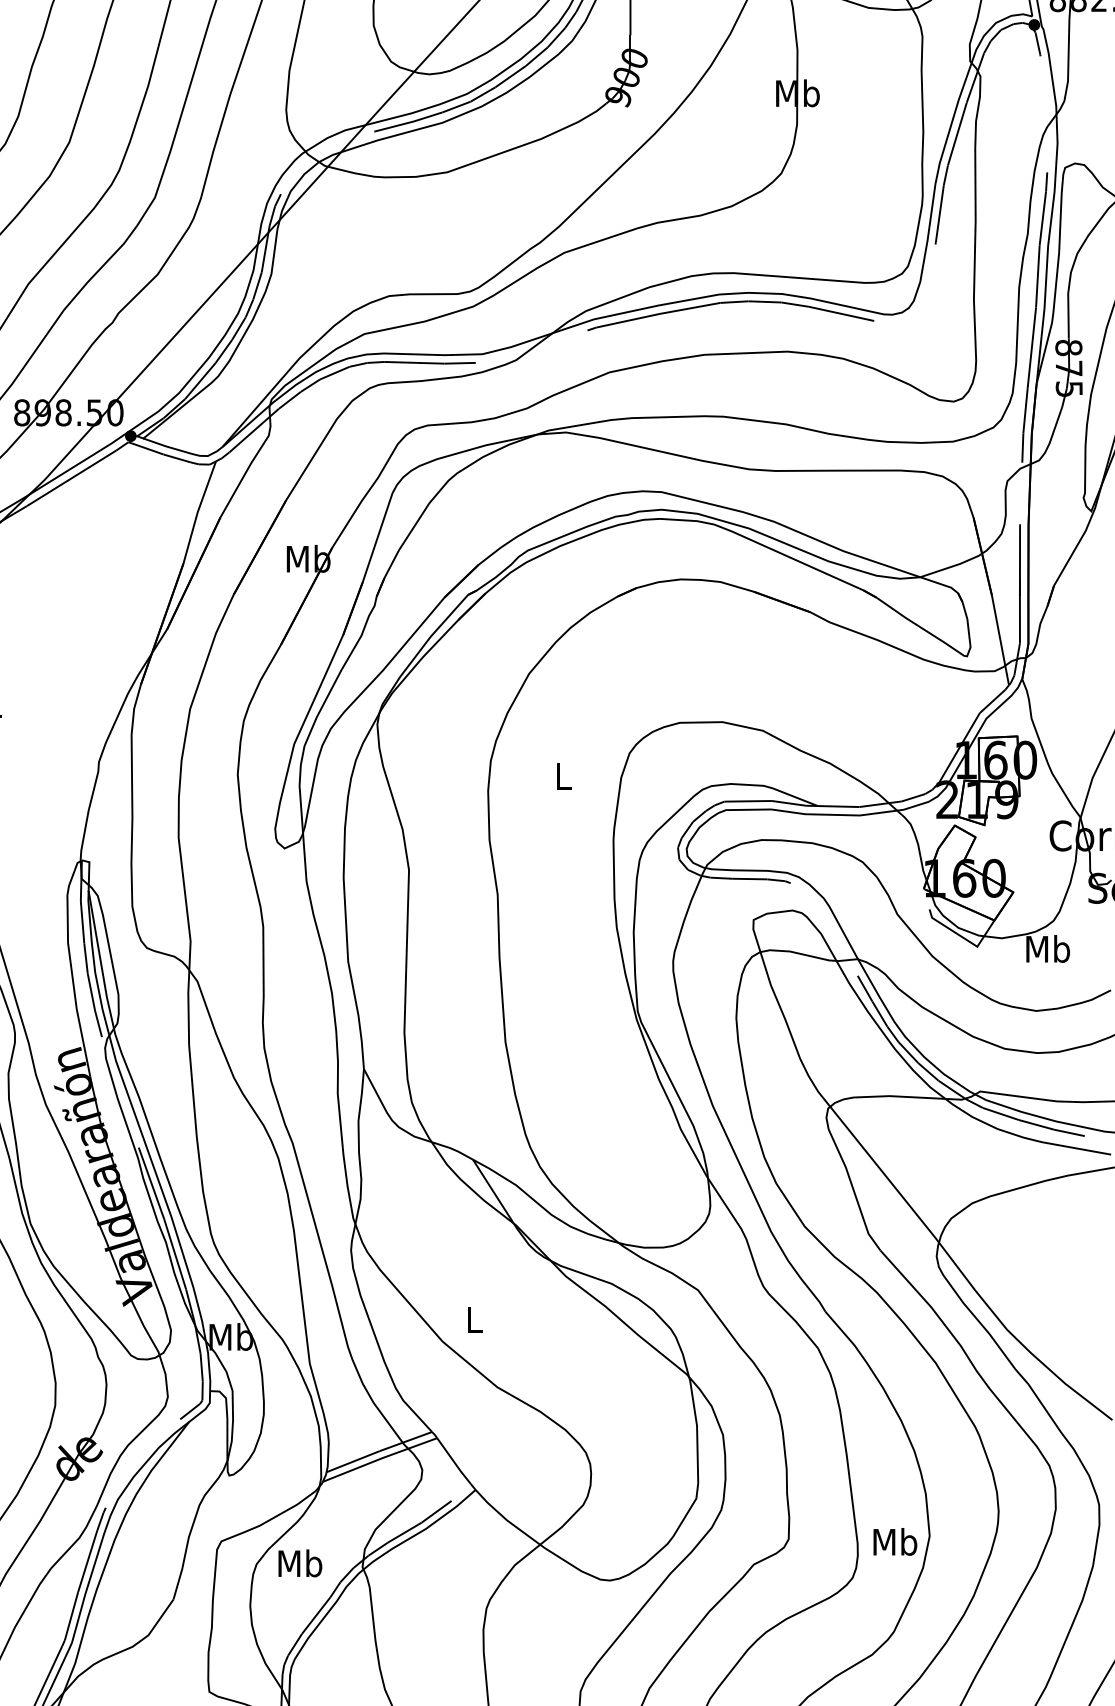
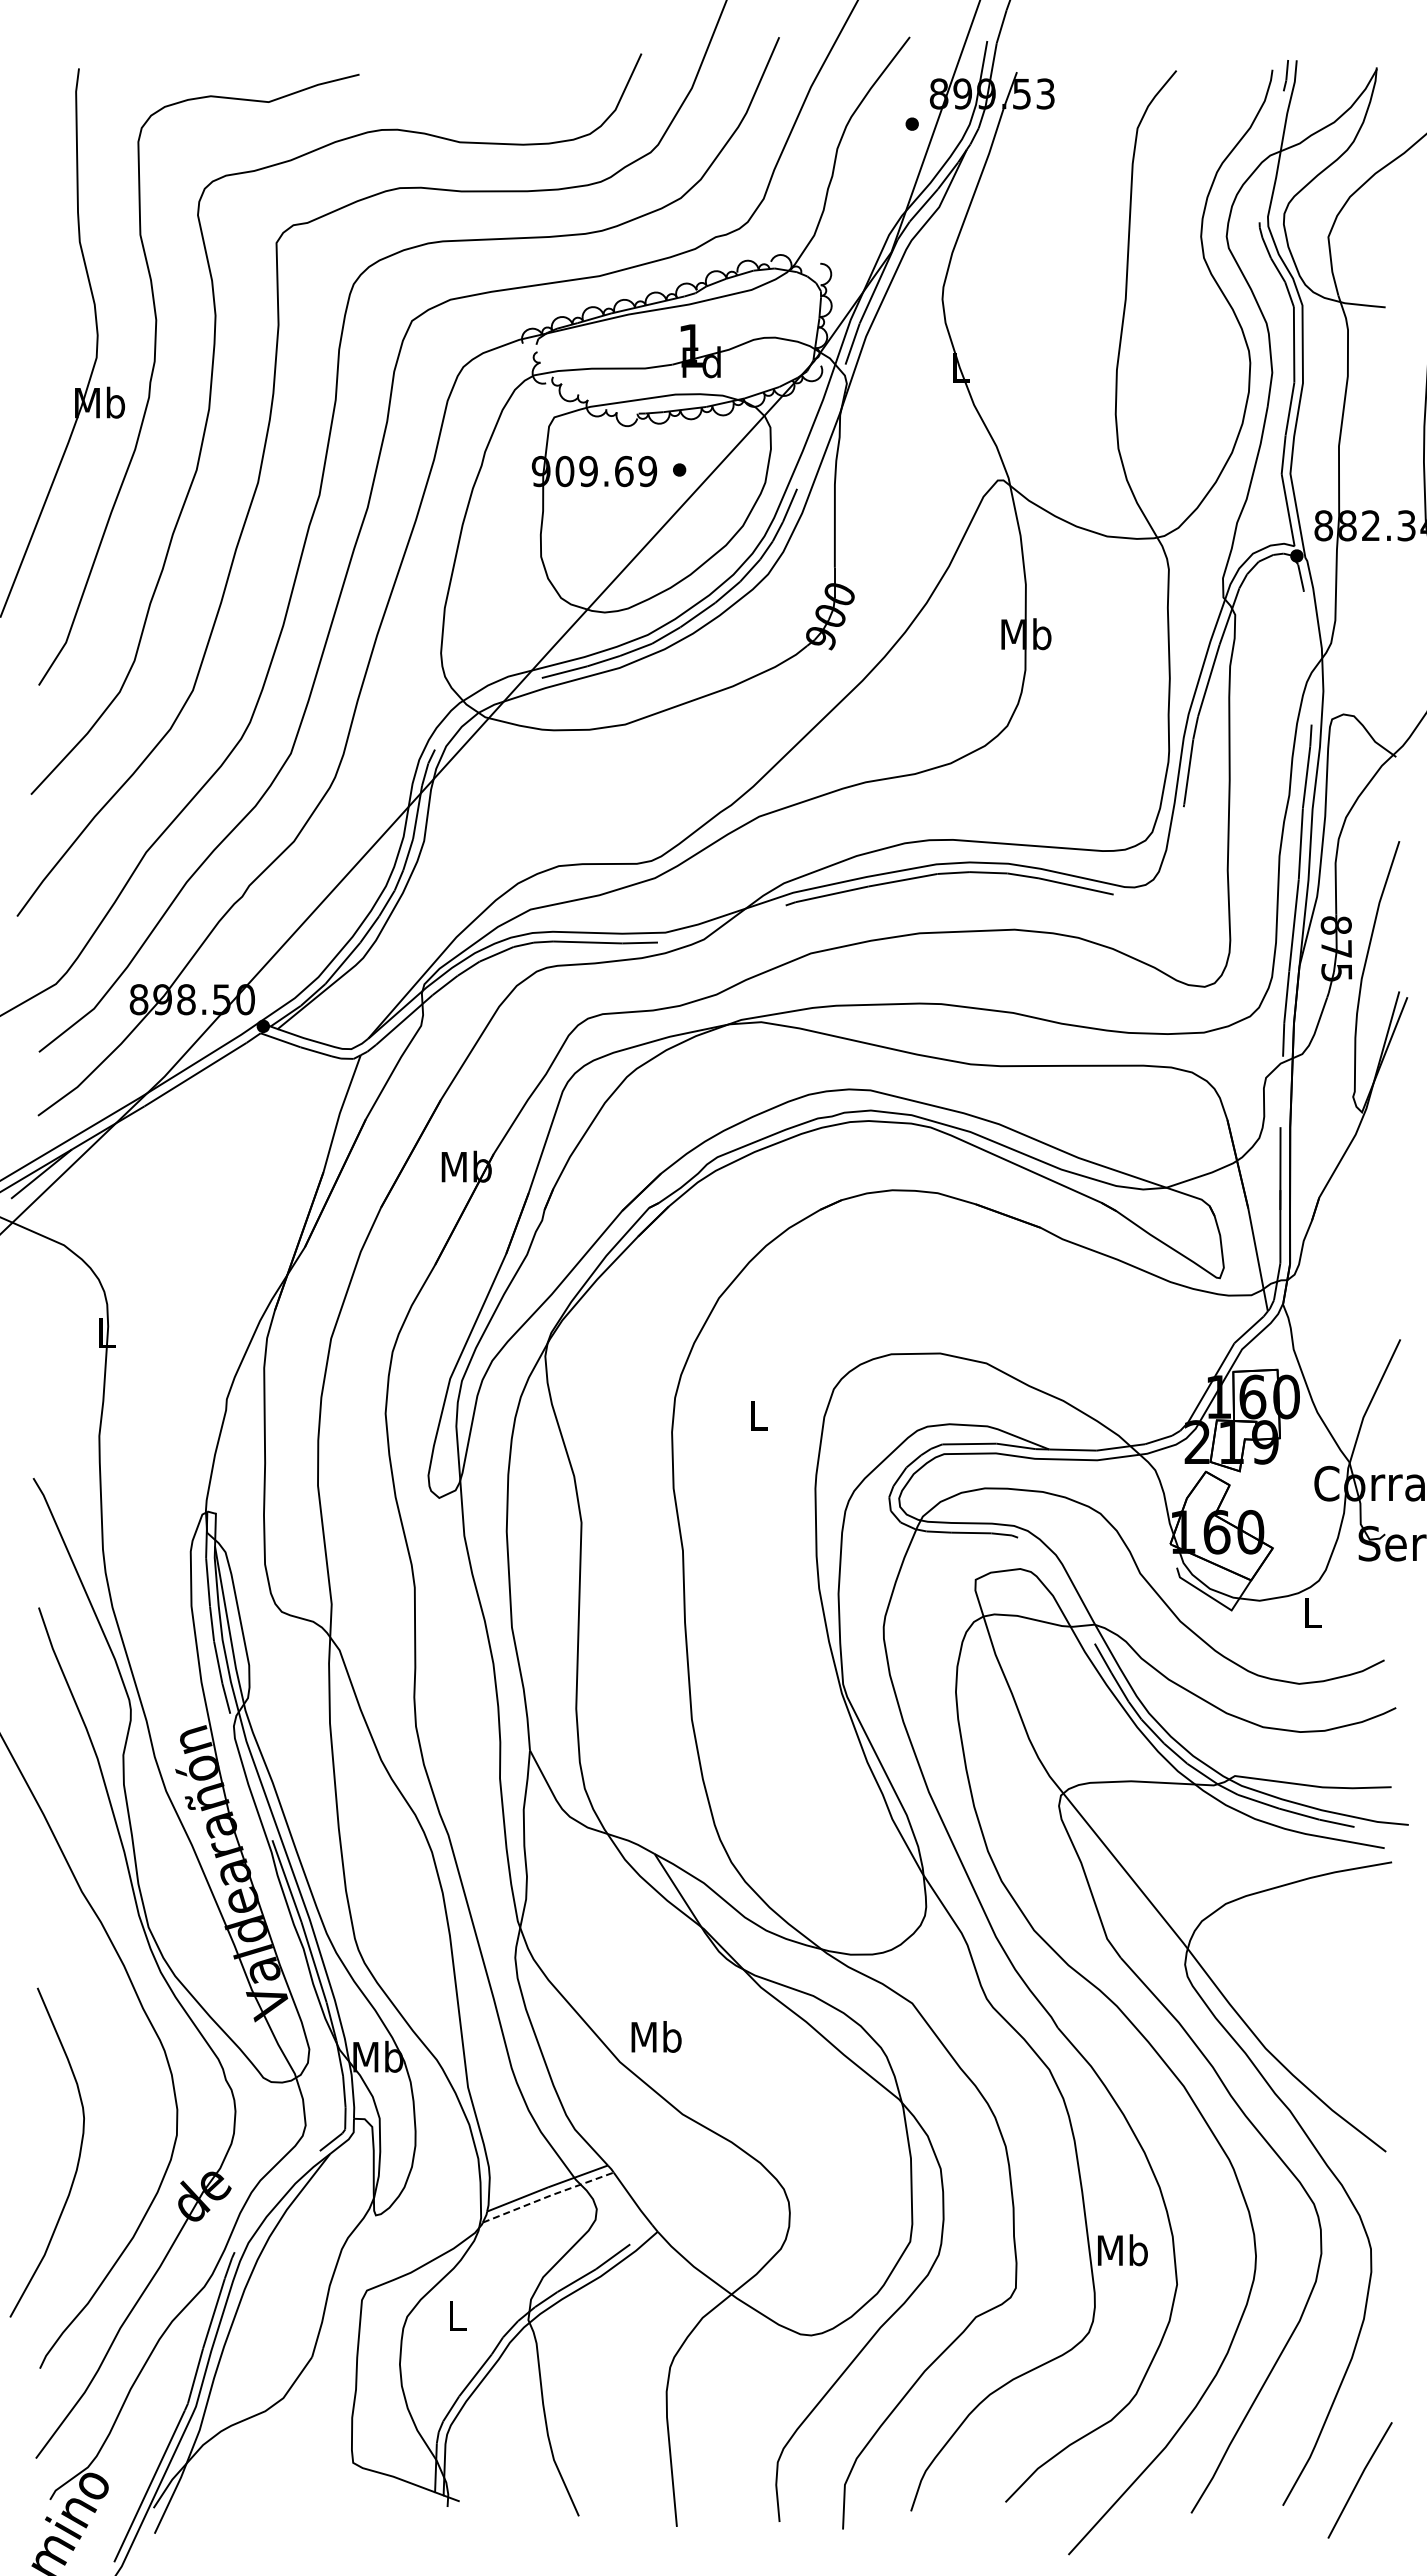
text: (1048, 948) -> (1312, 1612), Mb -> L
text: (474, 1319) -> (656, 2036), L -> Mb
line: (380, 1459) -> (548, 2196), solid -> dashed
text: (895, 1542) -> (1122, 2250), moved
text: (300, 1563) -> (457, 2315), Mb -> L

